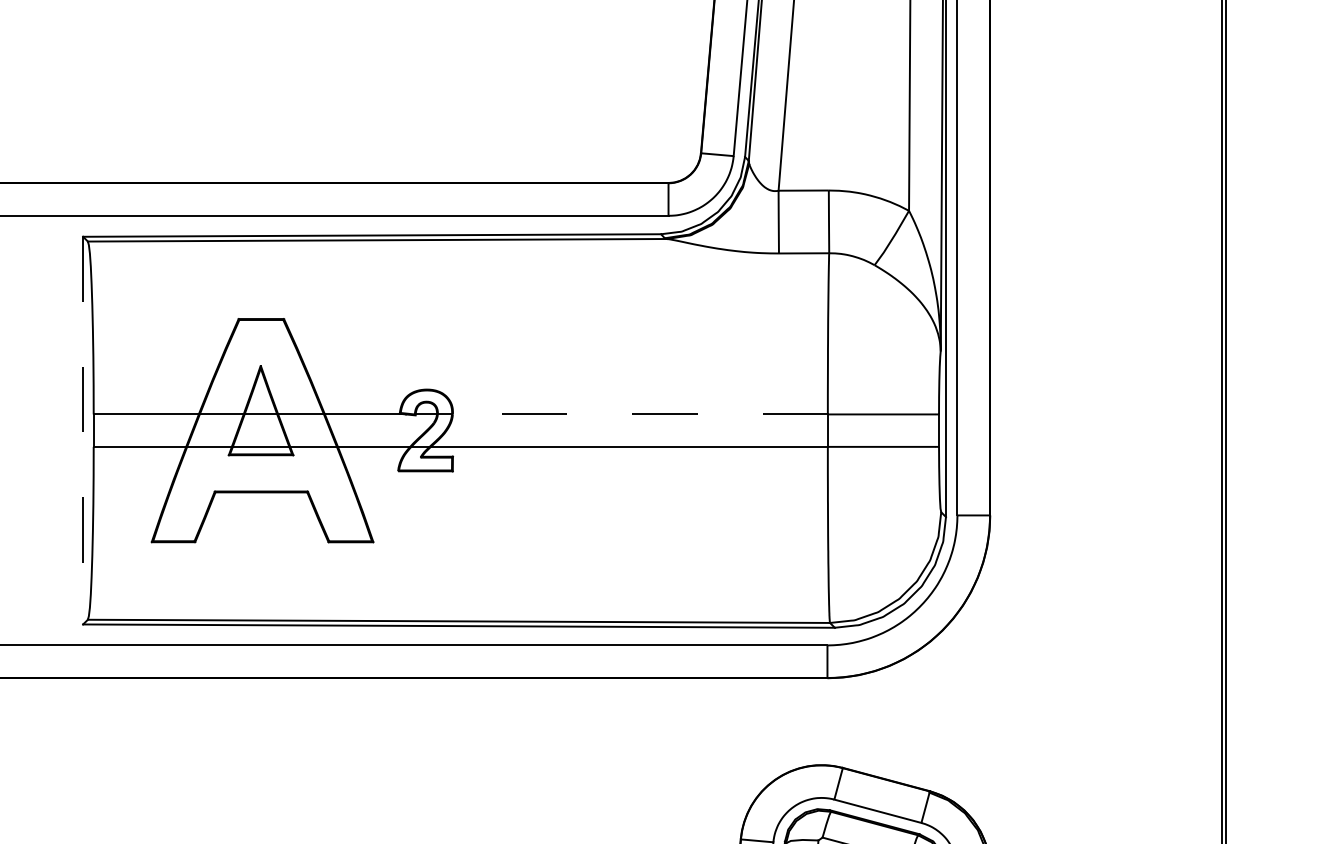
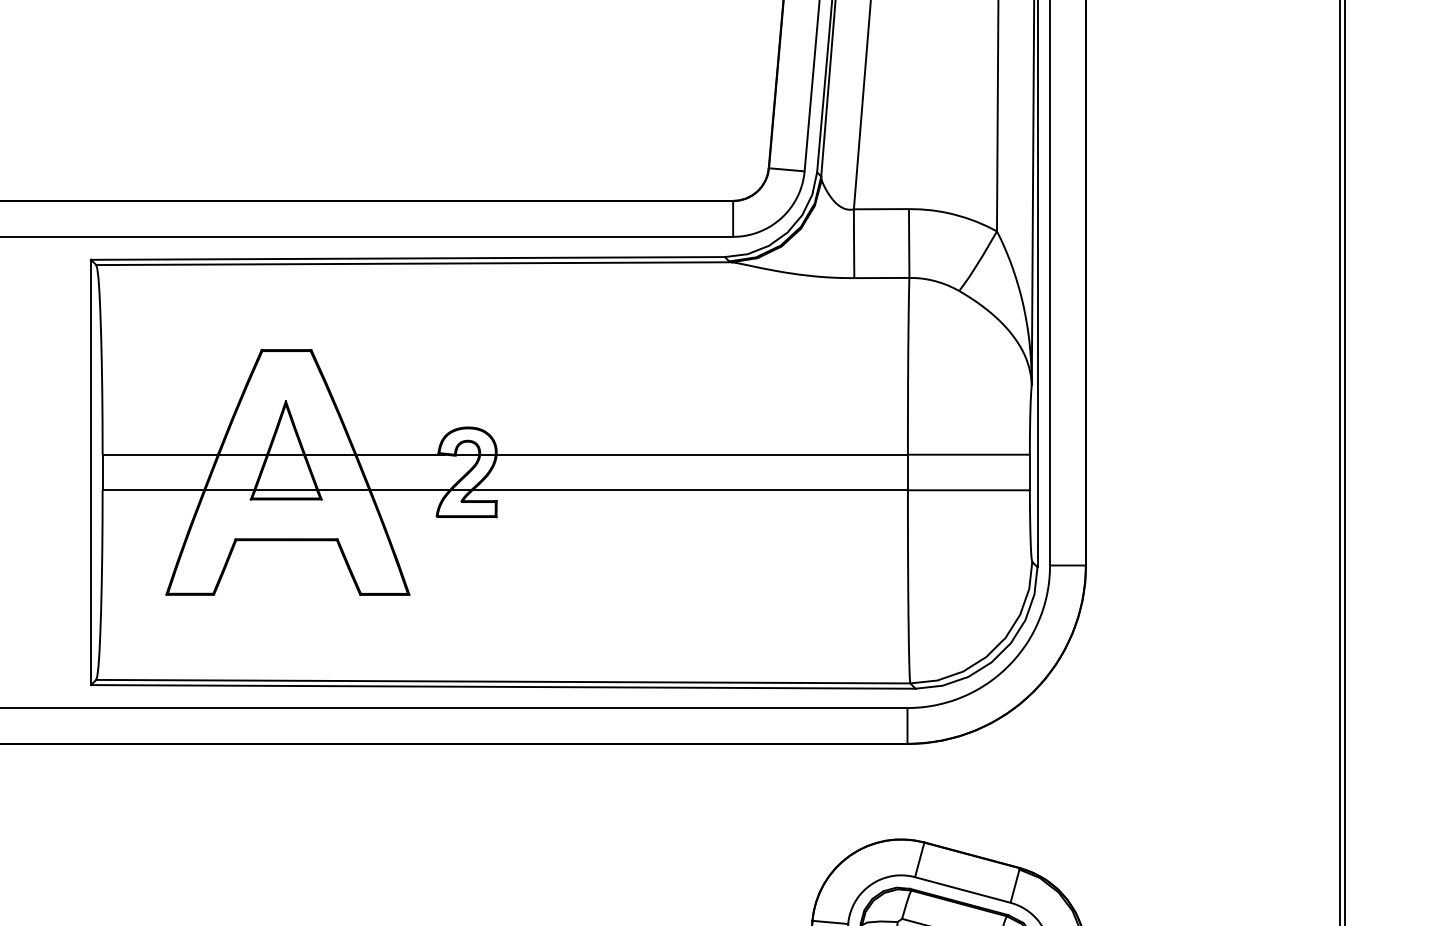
line: (639, 414) -> (701, 454), dashed -> solid
line: (83, 430) -> (91, 472), dashed -> solid

